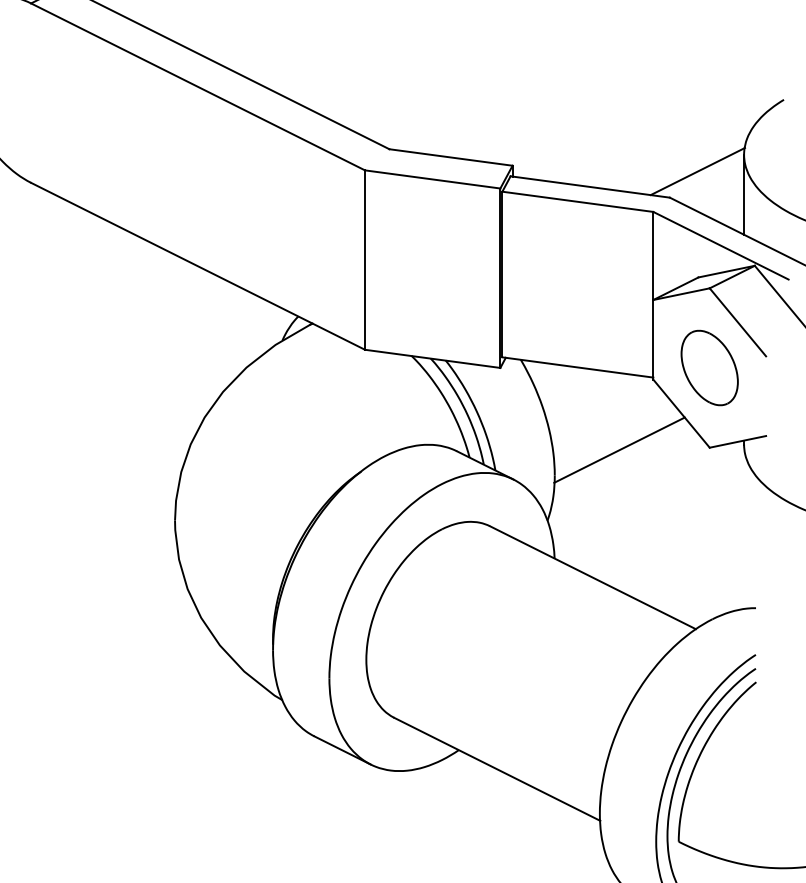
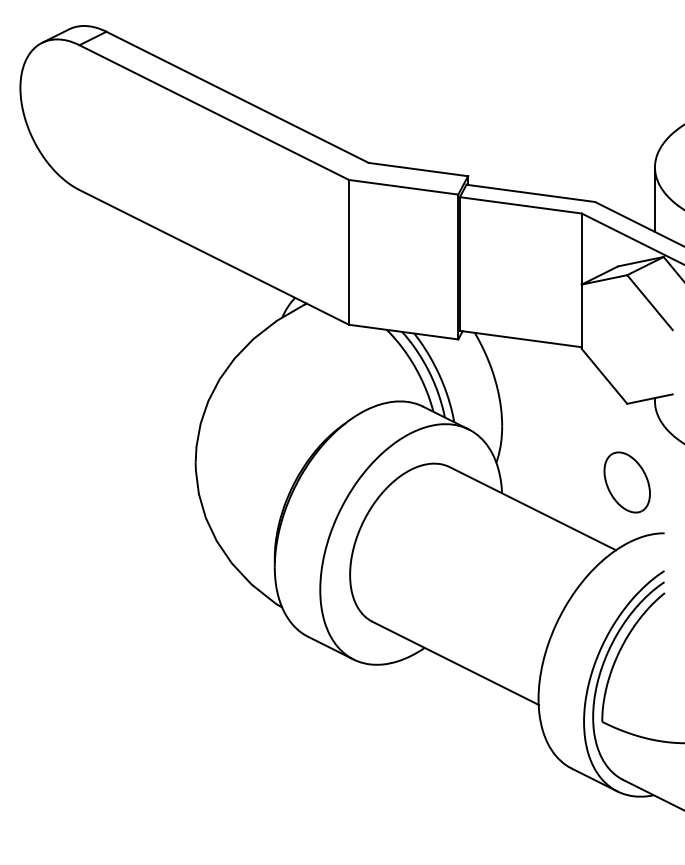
line: (697, 171) -> (617, 180), removed
part: (708, 368) -> (626, 482), moved
line: (619, 449) -> (554, 405), removed

